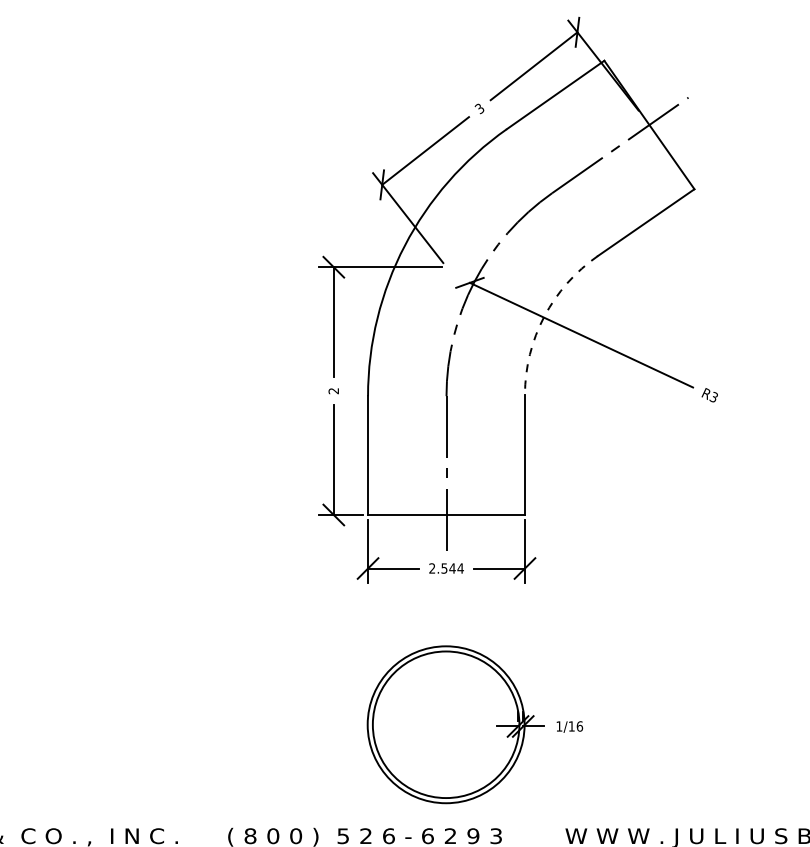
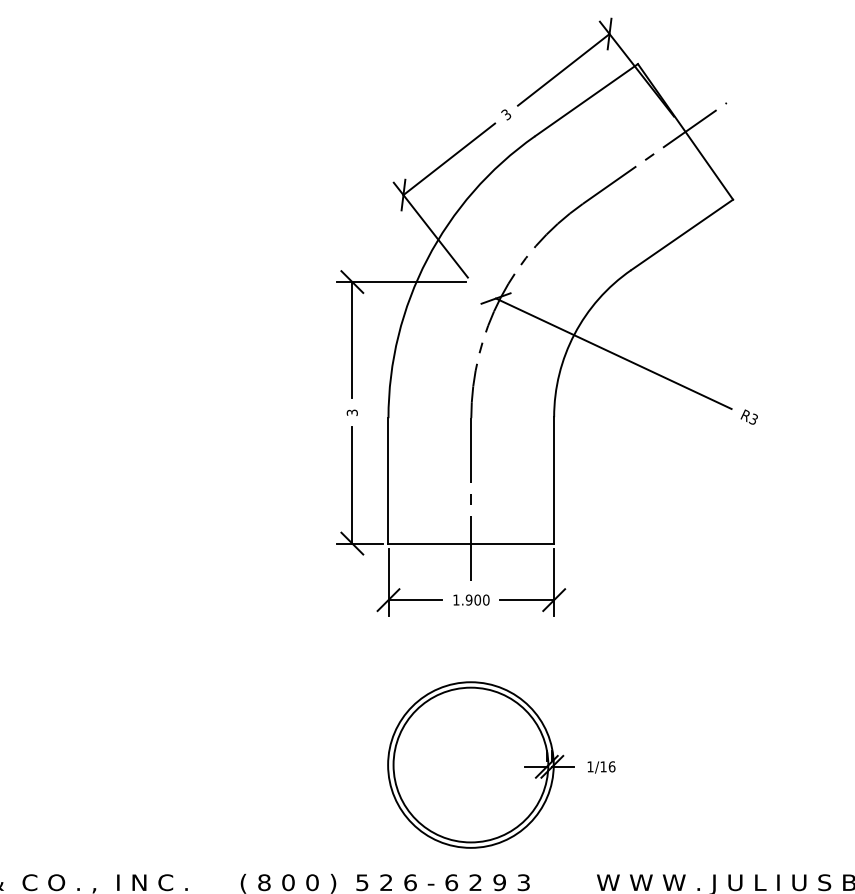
arc: (544, 316) -> (574, 334), dashed -> solid
text: (334, 391) -> (353, 413), 2 -> 3
text: (446, 568) -> (471, 600), 2.544 -> 1.900

